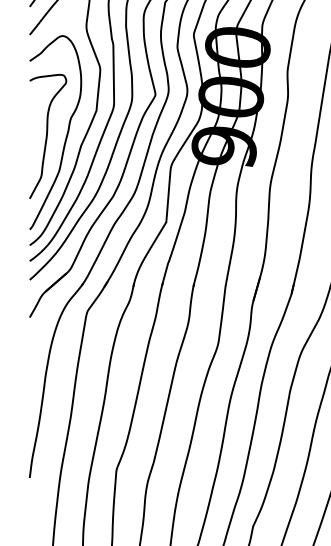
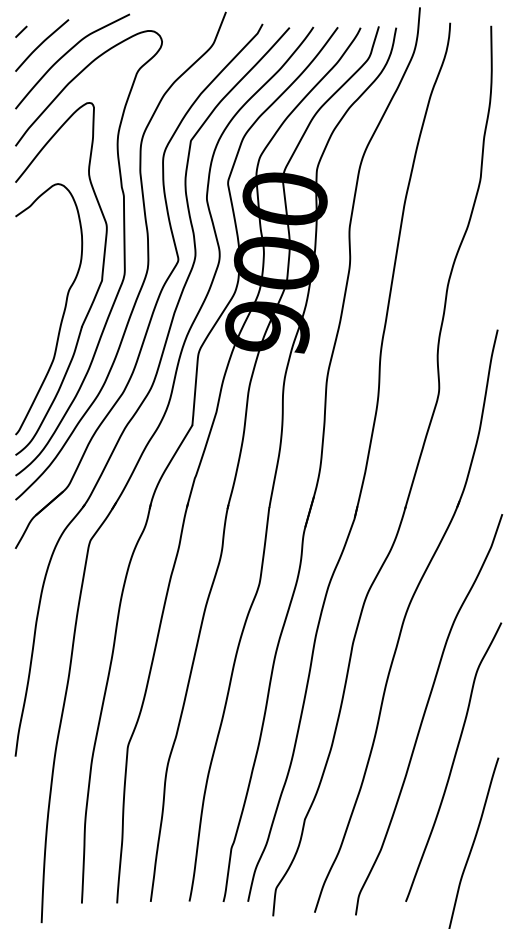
curve: (47, 136) -> (38, 314), removed

